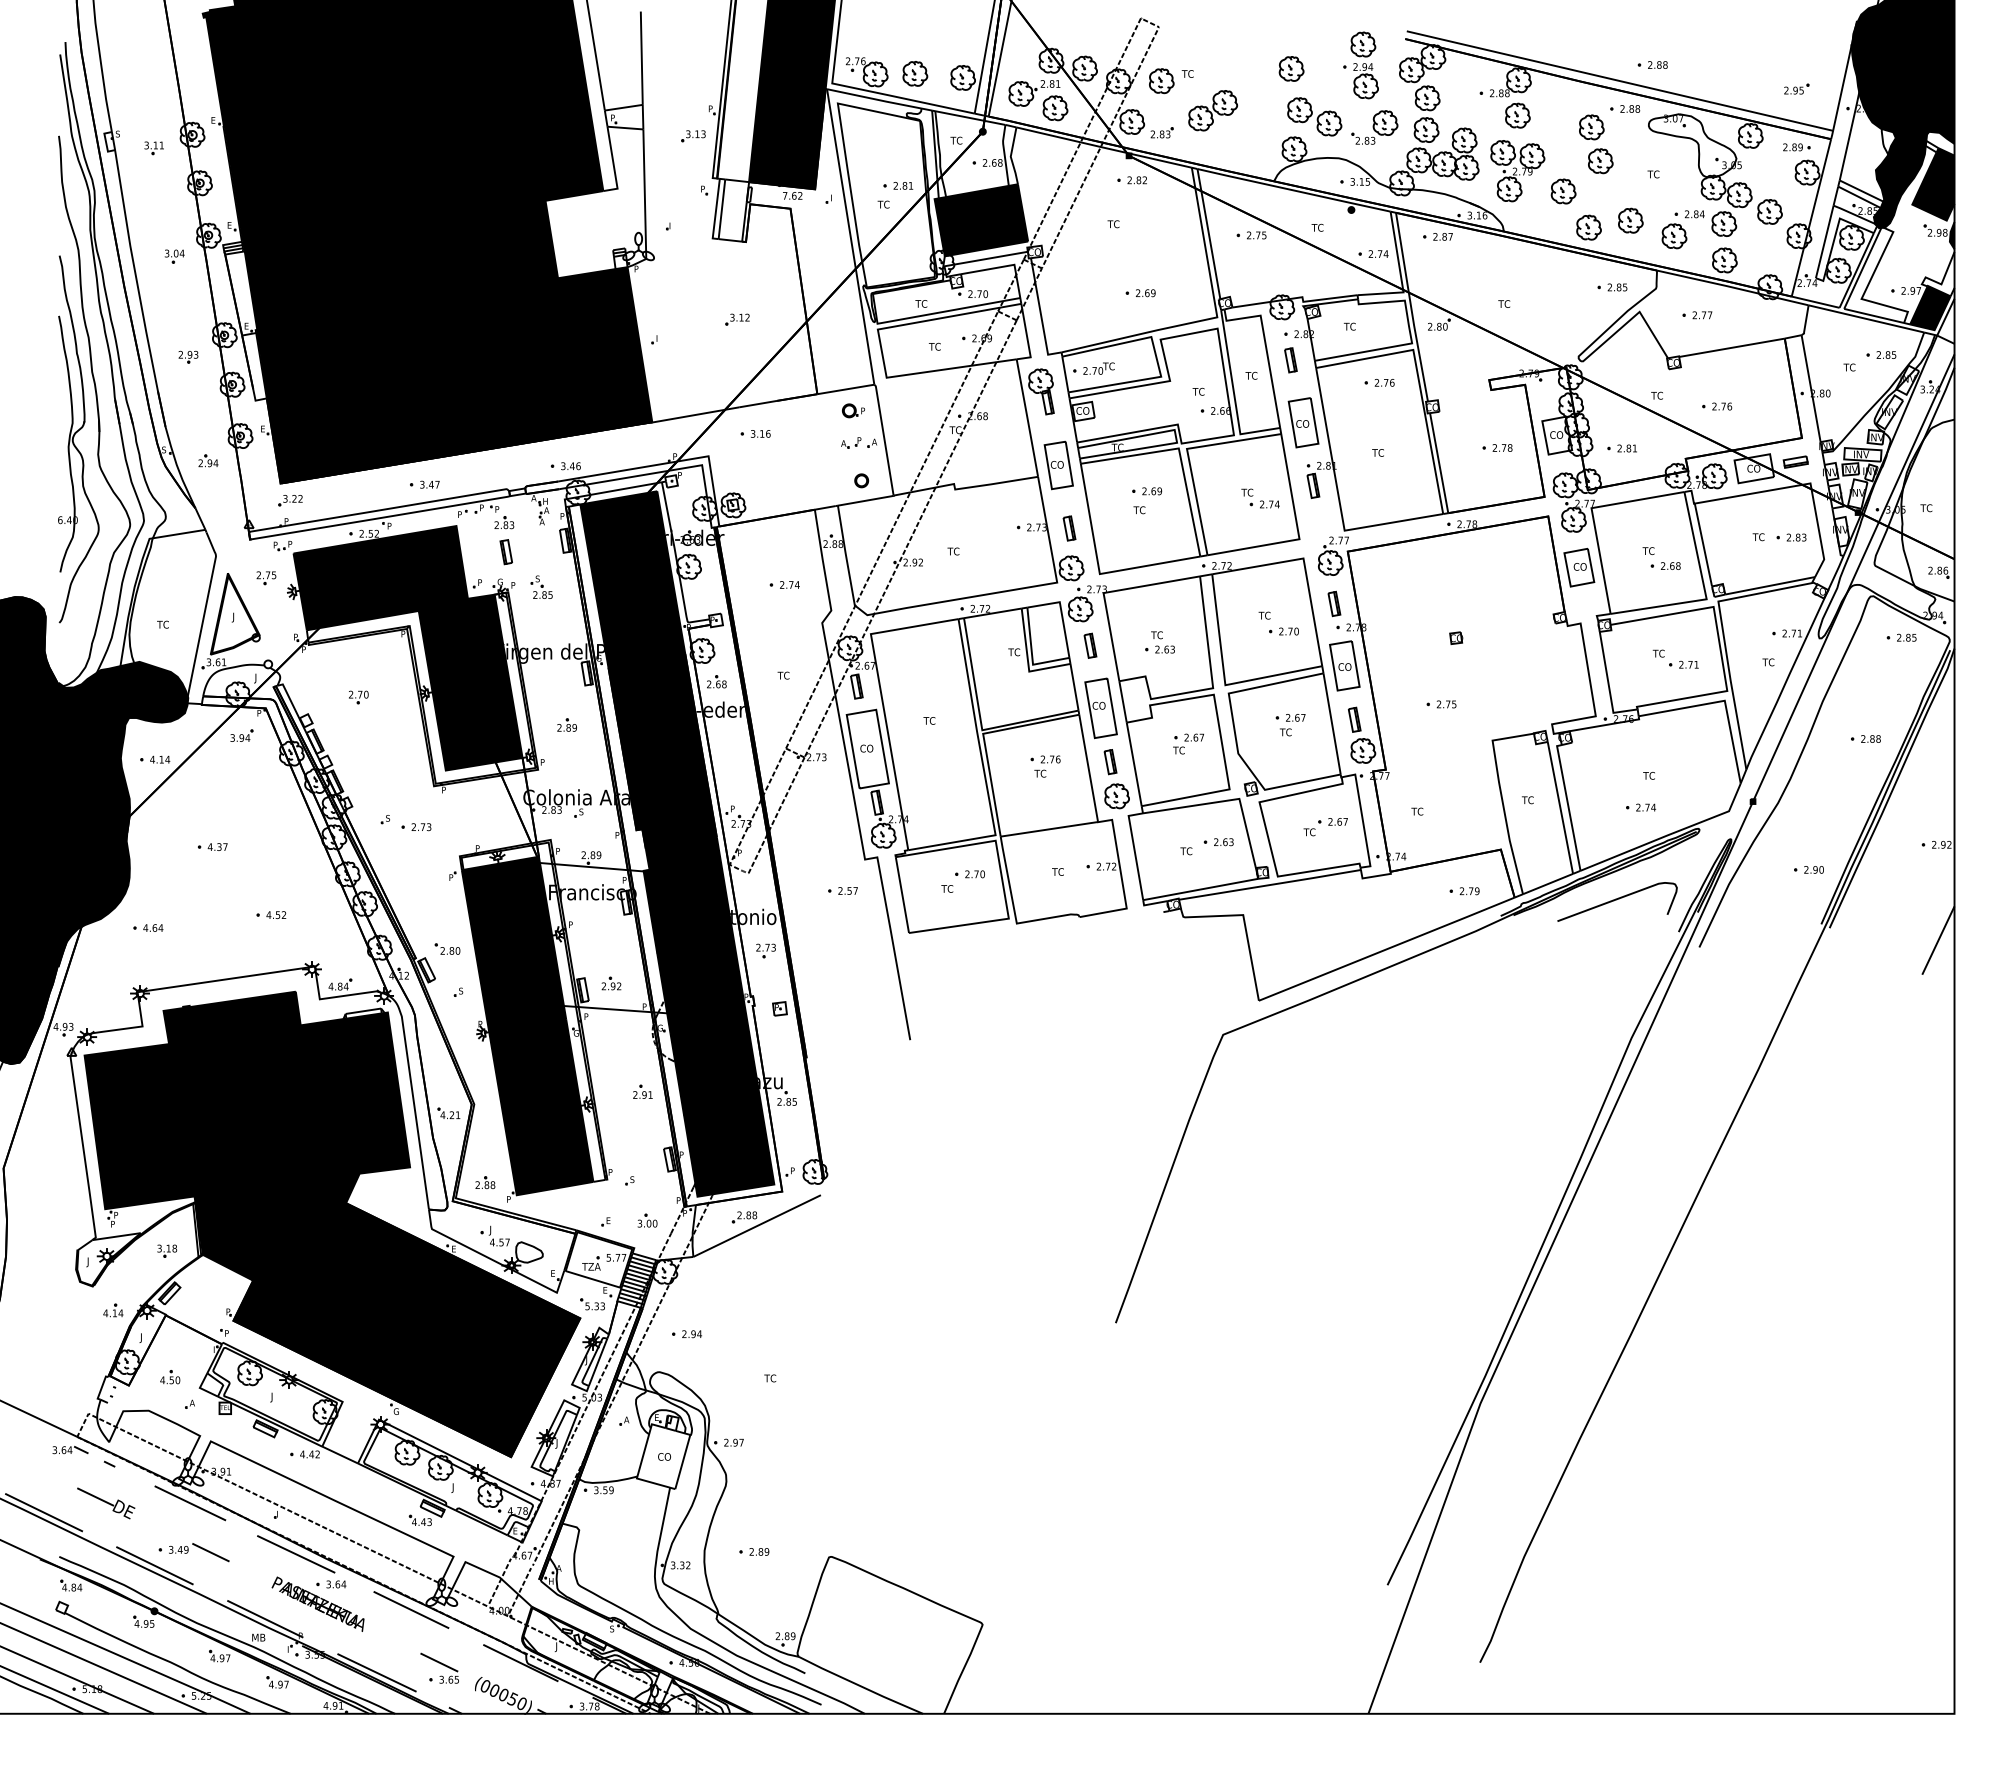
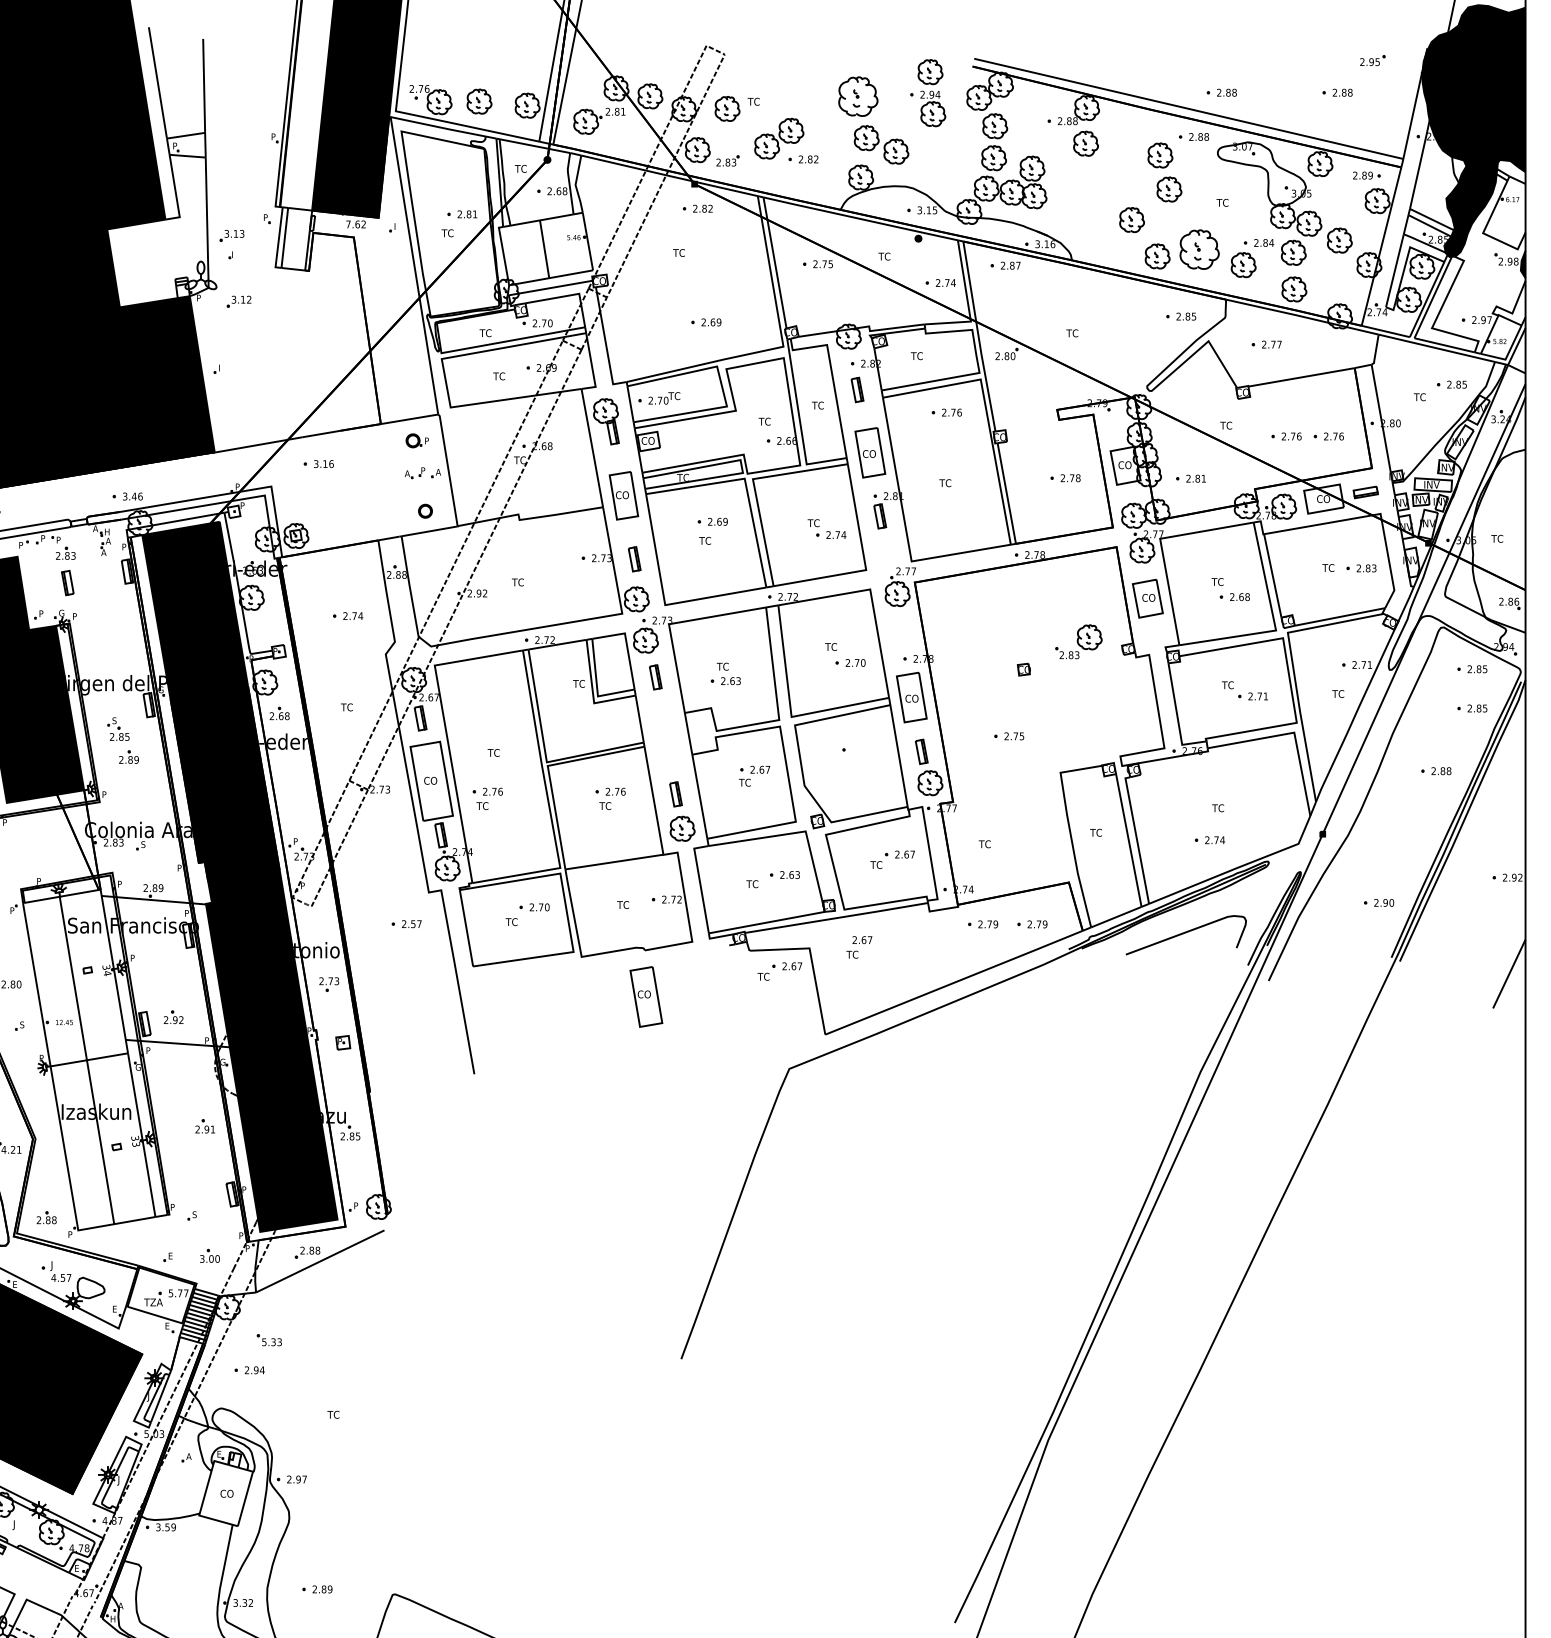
part: (1767, 64) -> (1337, 92), added
part: (1291, 68) -> (858, 96), size x1.6
part: (1796, 88) -> (1372, 59), moved
part: (1055, 108) -> (620, 136), removed
part: (1374, 127) -> (1078, 641), moved
part: (1236, 131) -> (802, 159), added
part: (693, 136) -> (232, 236), moved
part: (1517, 171) -> (1085, 199), removed
fill: (1933, 184) -> (1504, 212), removed
fill: (981, 220) -> (546, 249), removed
part: (1630, 220) -> (1199, 249), size x1.6
fill: (1930, 307) -> (1501, 336), removed
part: (737, 319) -> (239, 301), moved
part: (1759, 406) -> (1329, 436), added
part: (541, 586) -> (118, 728), moved
part: (1334, 603) -> (901, 634), removed
part: (1901, 676) -> (1472, 708), added
part: (1100, 708) -> (645, 997), moved
text: (1292, 725) -> (859, 947), moved
part: (923, 766) -> (487, 798), added
part: (1415, 891) -> (982, 924), added
part: (1213, 938) -> (779, 971), added
fill: (527, 1025) -> (89, 1059), removed
part: (592, 1304) -> (269, 1340), moved

